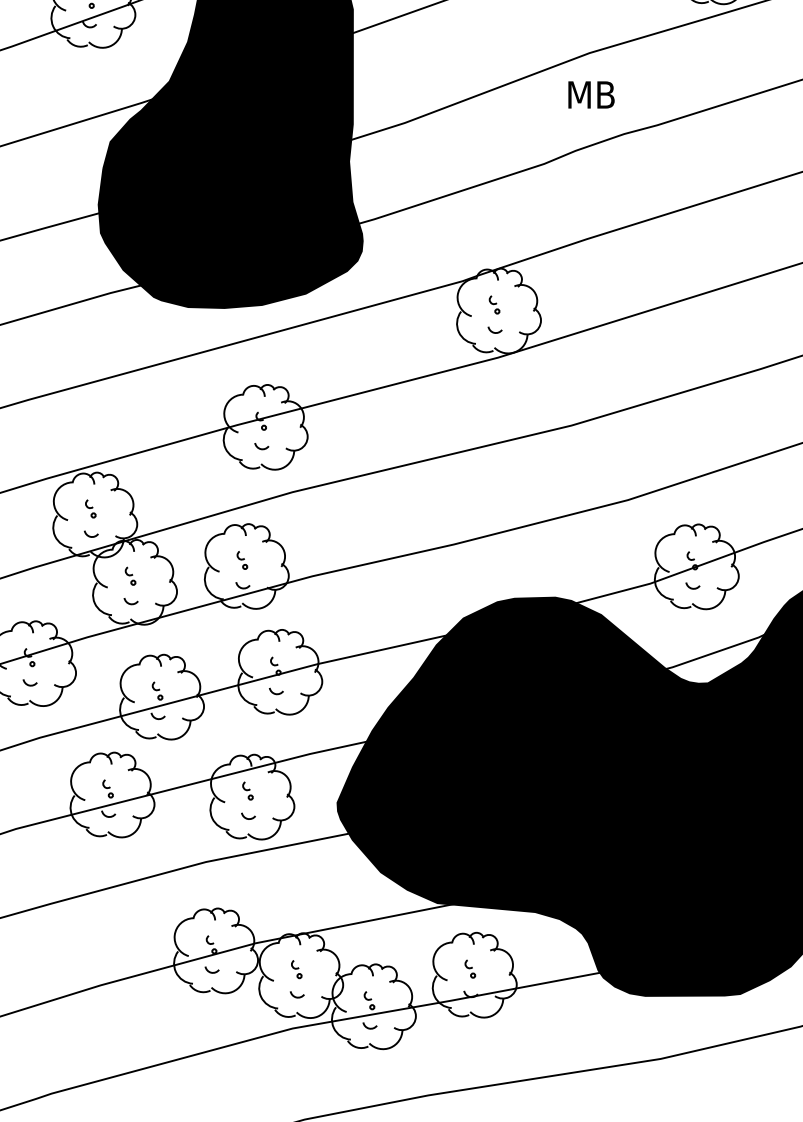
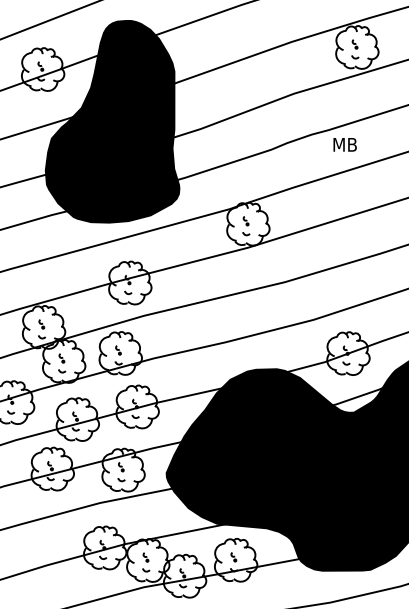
text: (590, 94) -> (344, 144), moved

